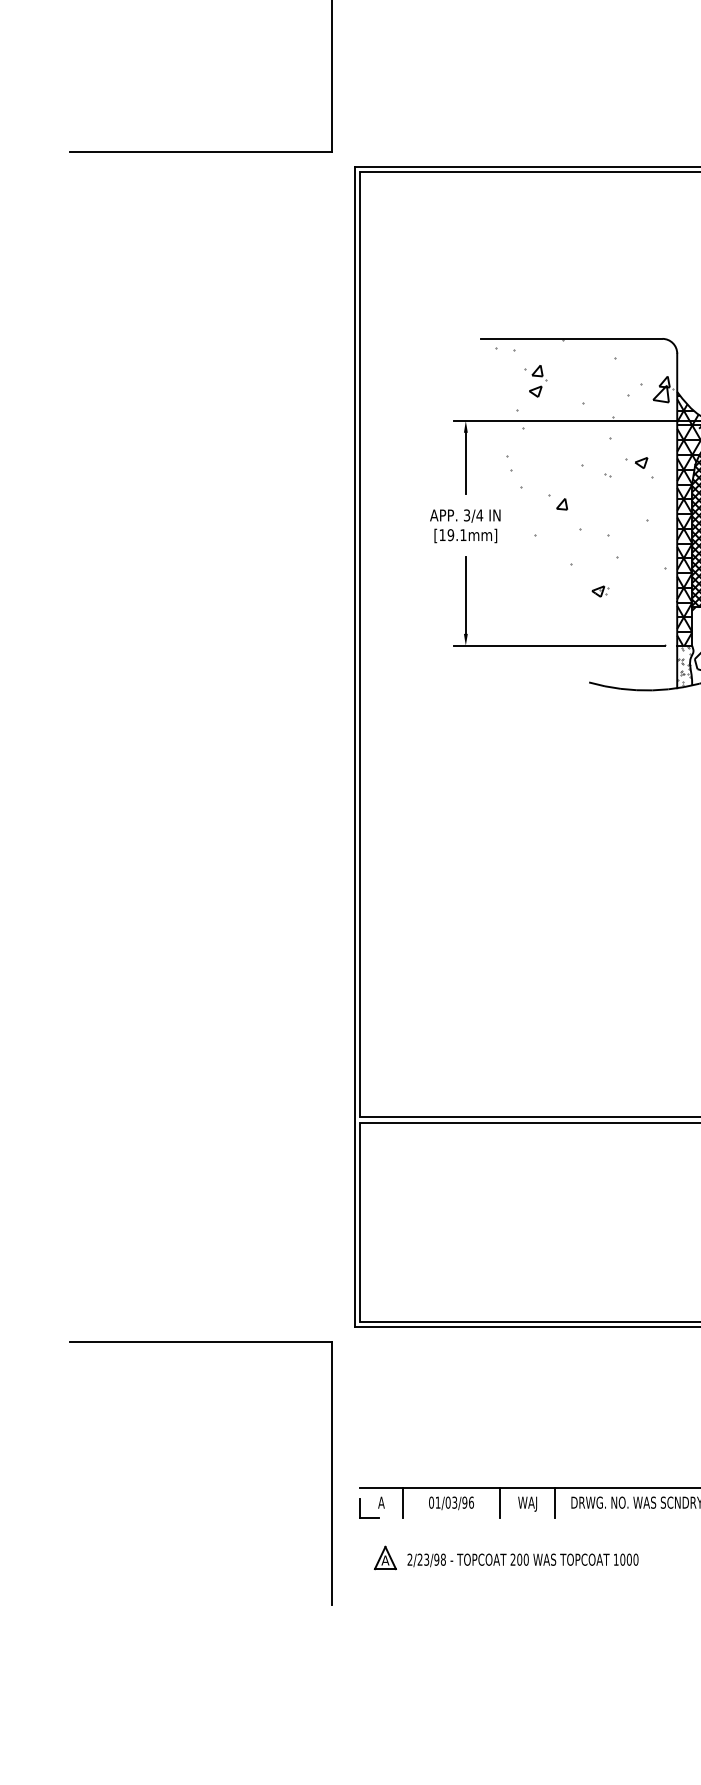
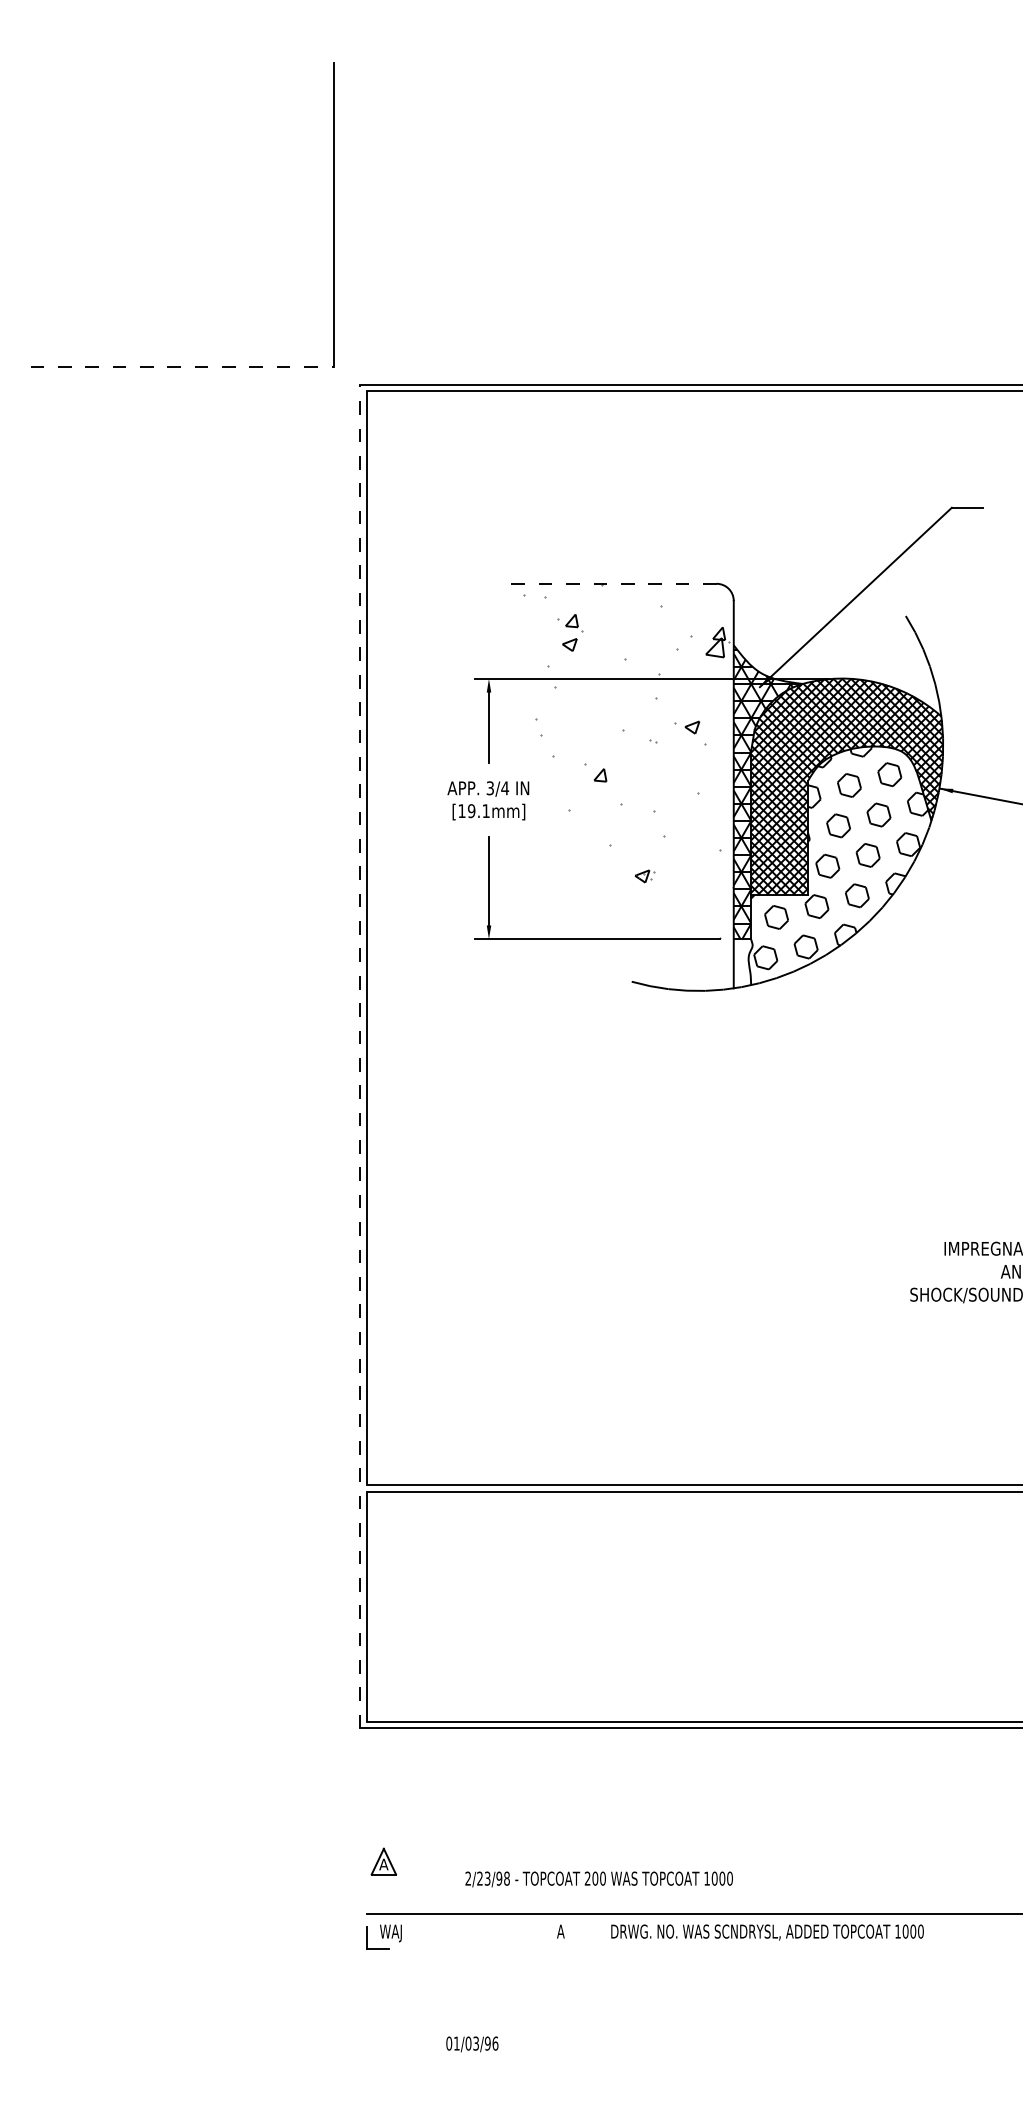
line: (201, 152) -> (182, 367), solid -> dashed
line: (571, 338) -> (611, 583), solid -> dashed
hatch: (683, 665) -> (741, 962), removed
line: (354, 747) -> (360, 1056), solid -> dashed
part: (201, 1342) -> (182, 1746), removed
line: (402, 1502) -> (415, 1931), removed
line: (500, 1502) -> (529, 1931), removed
line: (555, 1502) -> (592, 1931), removed
text: (451, 1503) -> (472, 2044), moved
text: (380, 1504) -> (390, 1933), A -> WAJ
text: (527, 1504) -> (560, 1933), WAJ -> A
part: (385, 1557) -> (383, 1861), moved
text: (522, 1560) -> (598, 1879), moved

